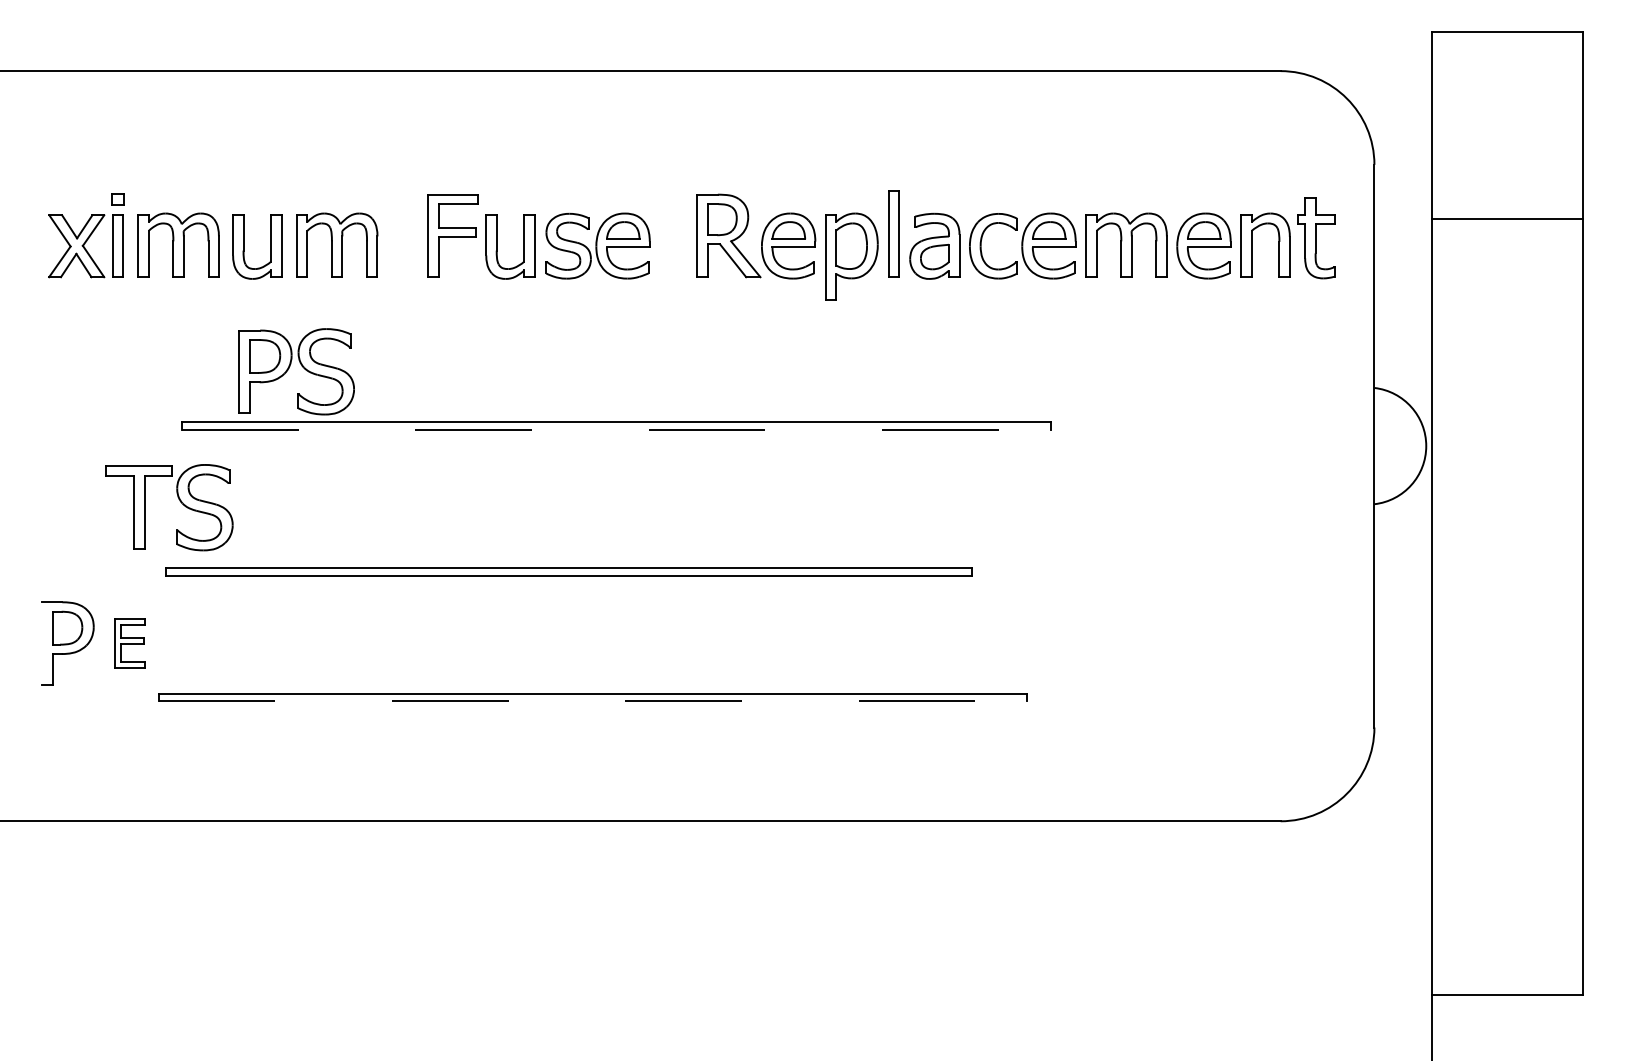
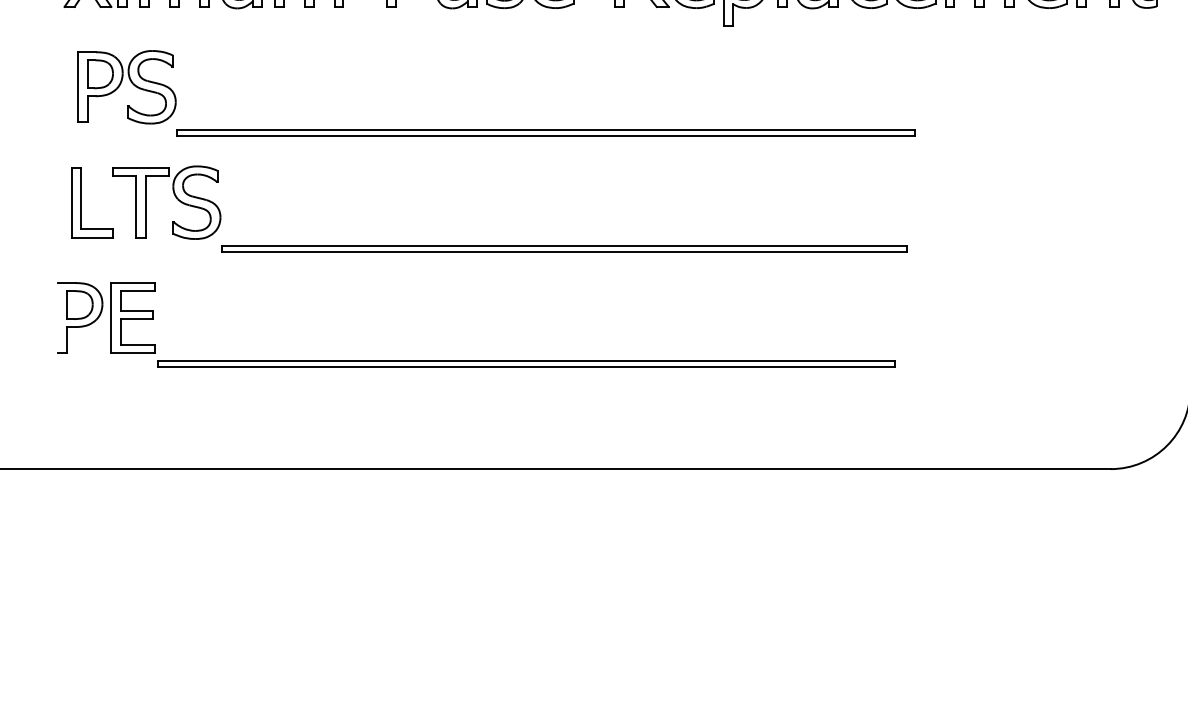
part: (301, 366) -> (131, 82), moved
line: (616, 429) -> (546, 136), dashed -> solid
part: (69, 507) -> (81, 202), added
part: (568, 571) -> (564, 248), moved
part: (129, 643) -> (132, 318), size x1.67
line: (593, 701) -> (526, 367), dashed -> solid

